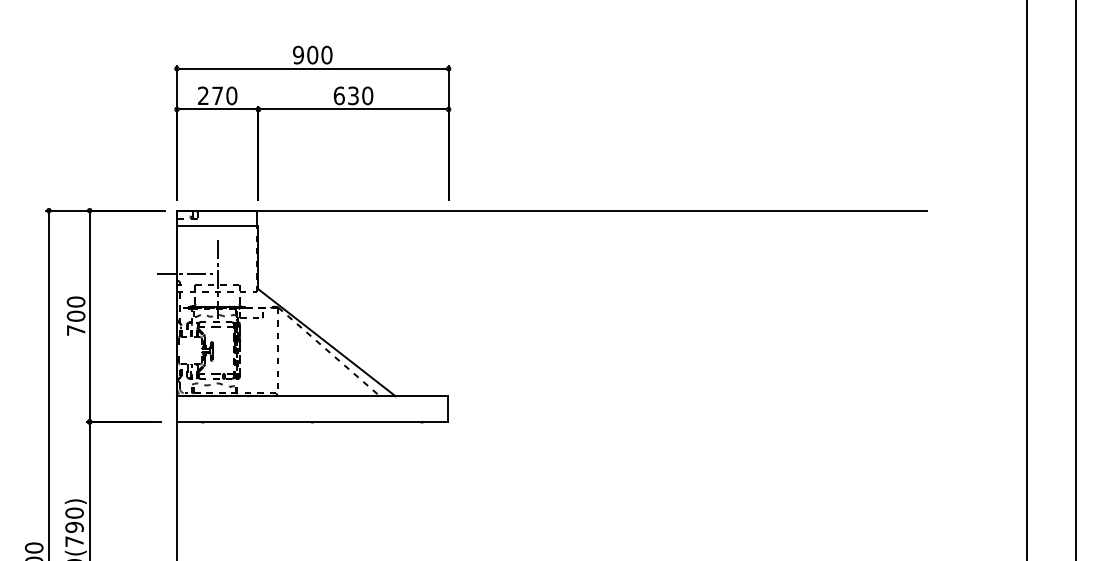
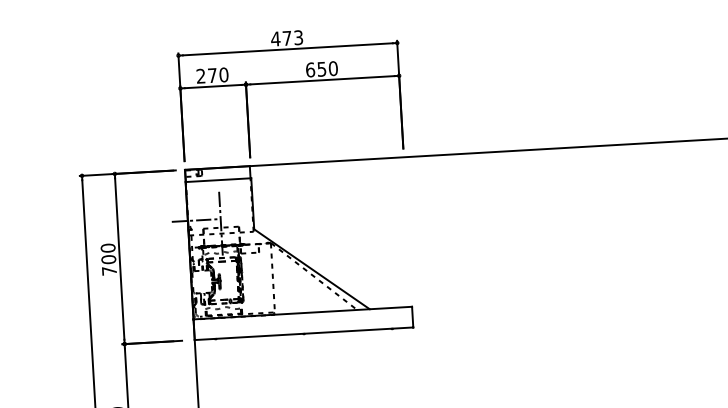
text: (312, 54) -> (286, 37), 900 -> 473
text: (353, 95) -> (321, 69), 630 -> 650

